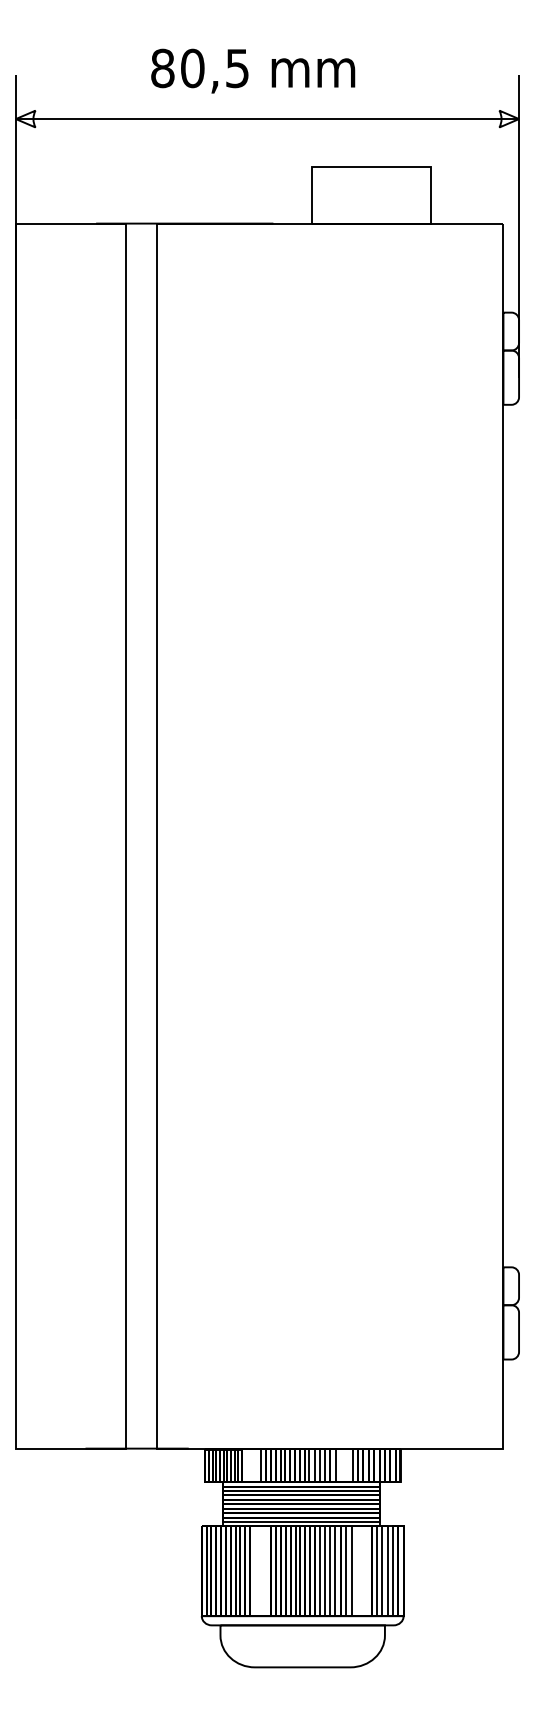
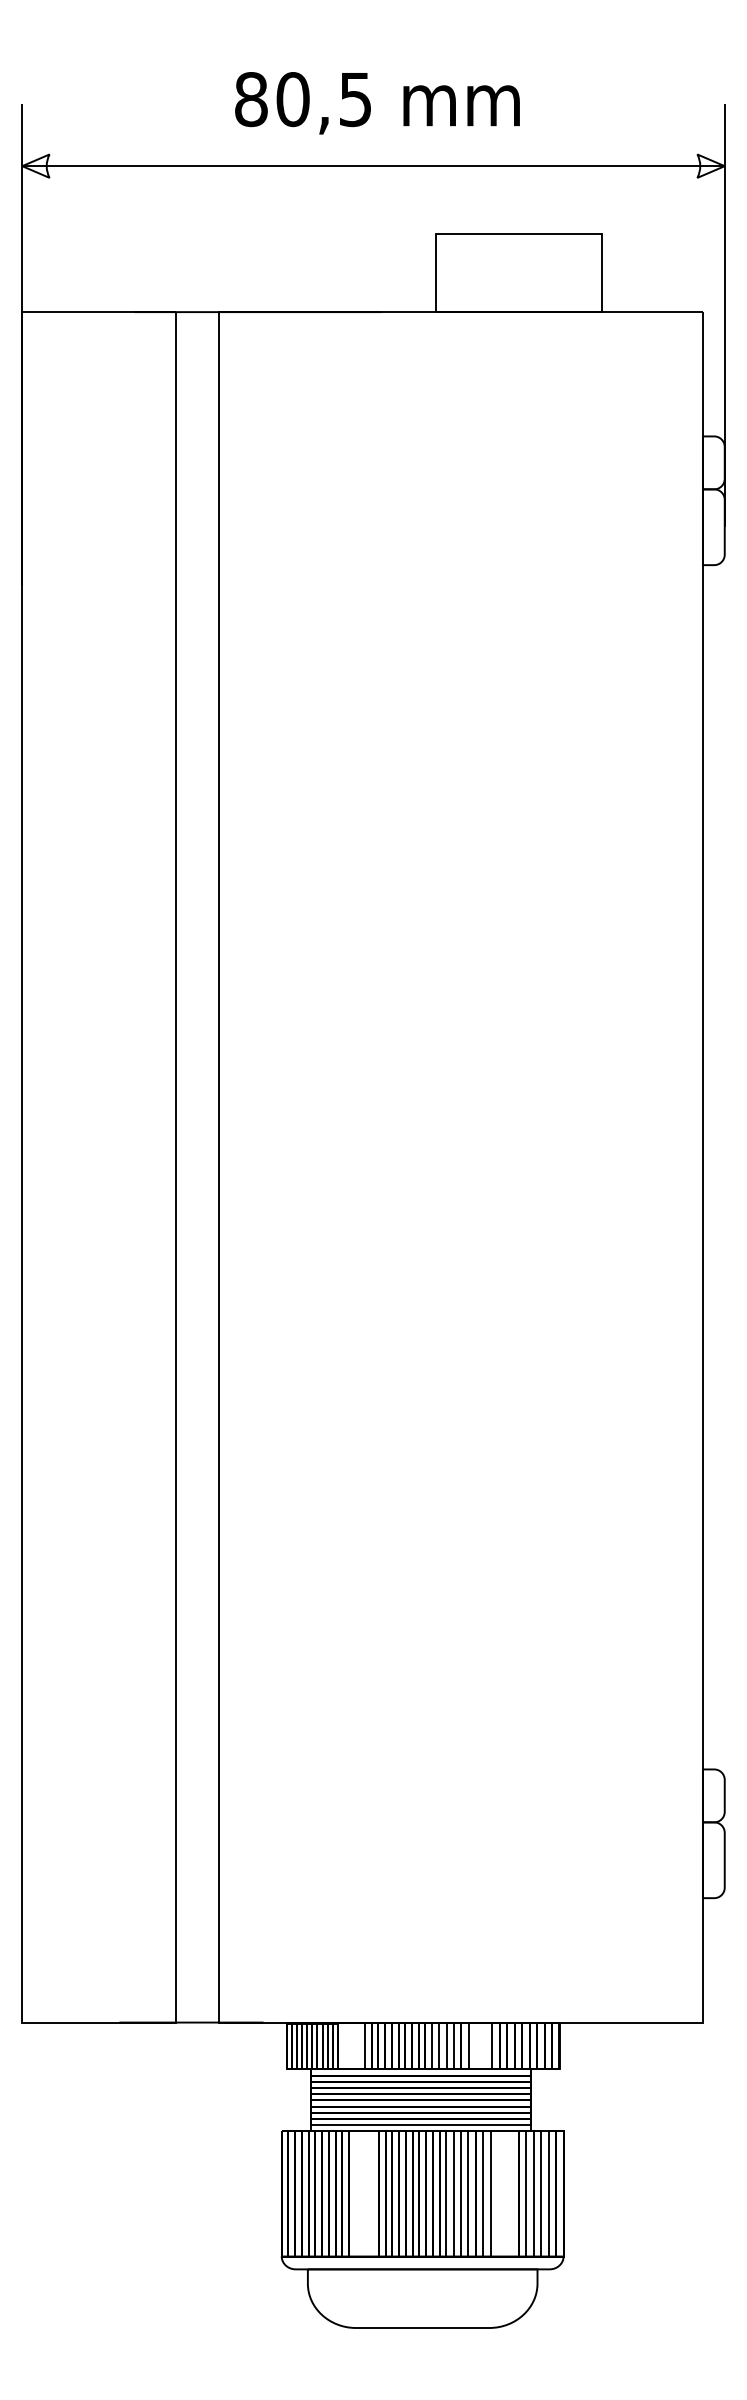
text: (253, 71) -> (377, 103), moved

